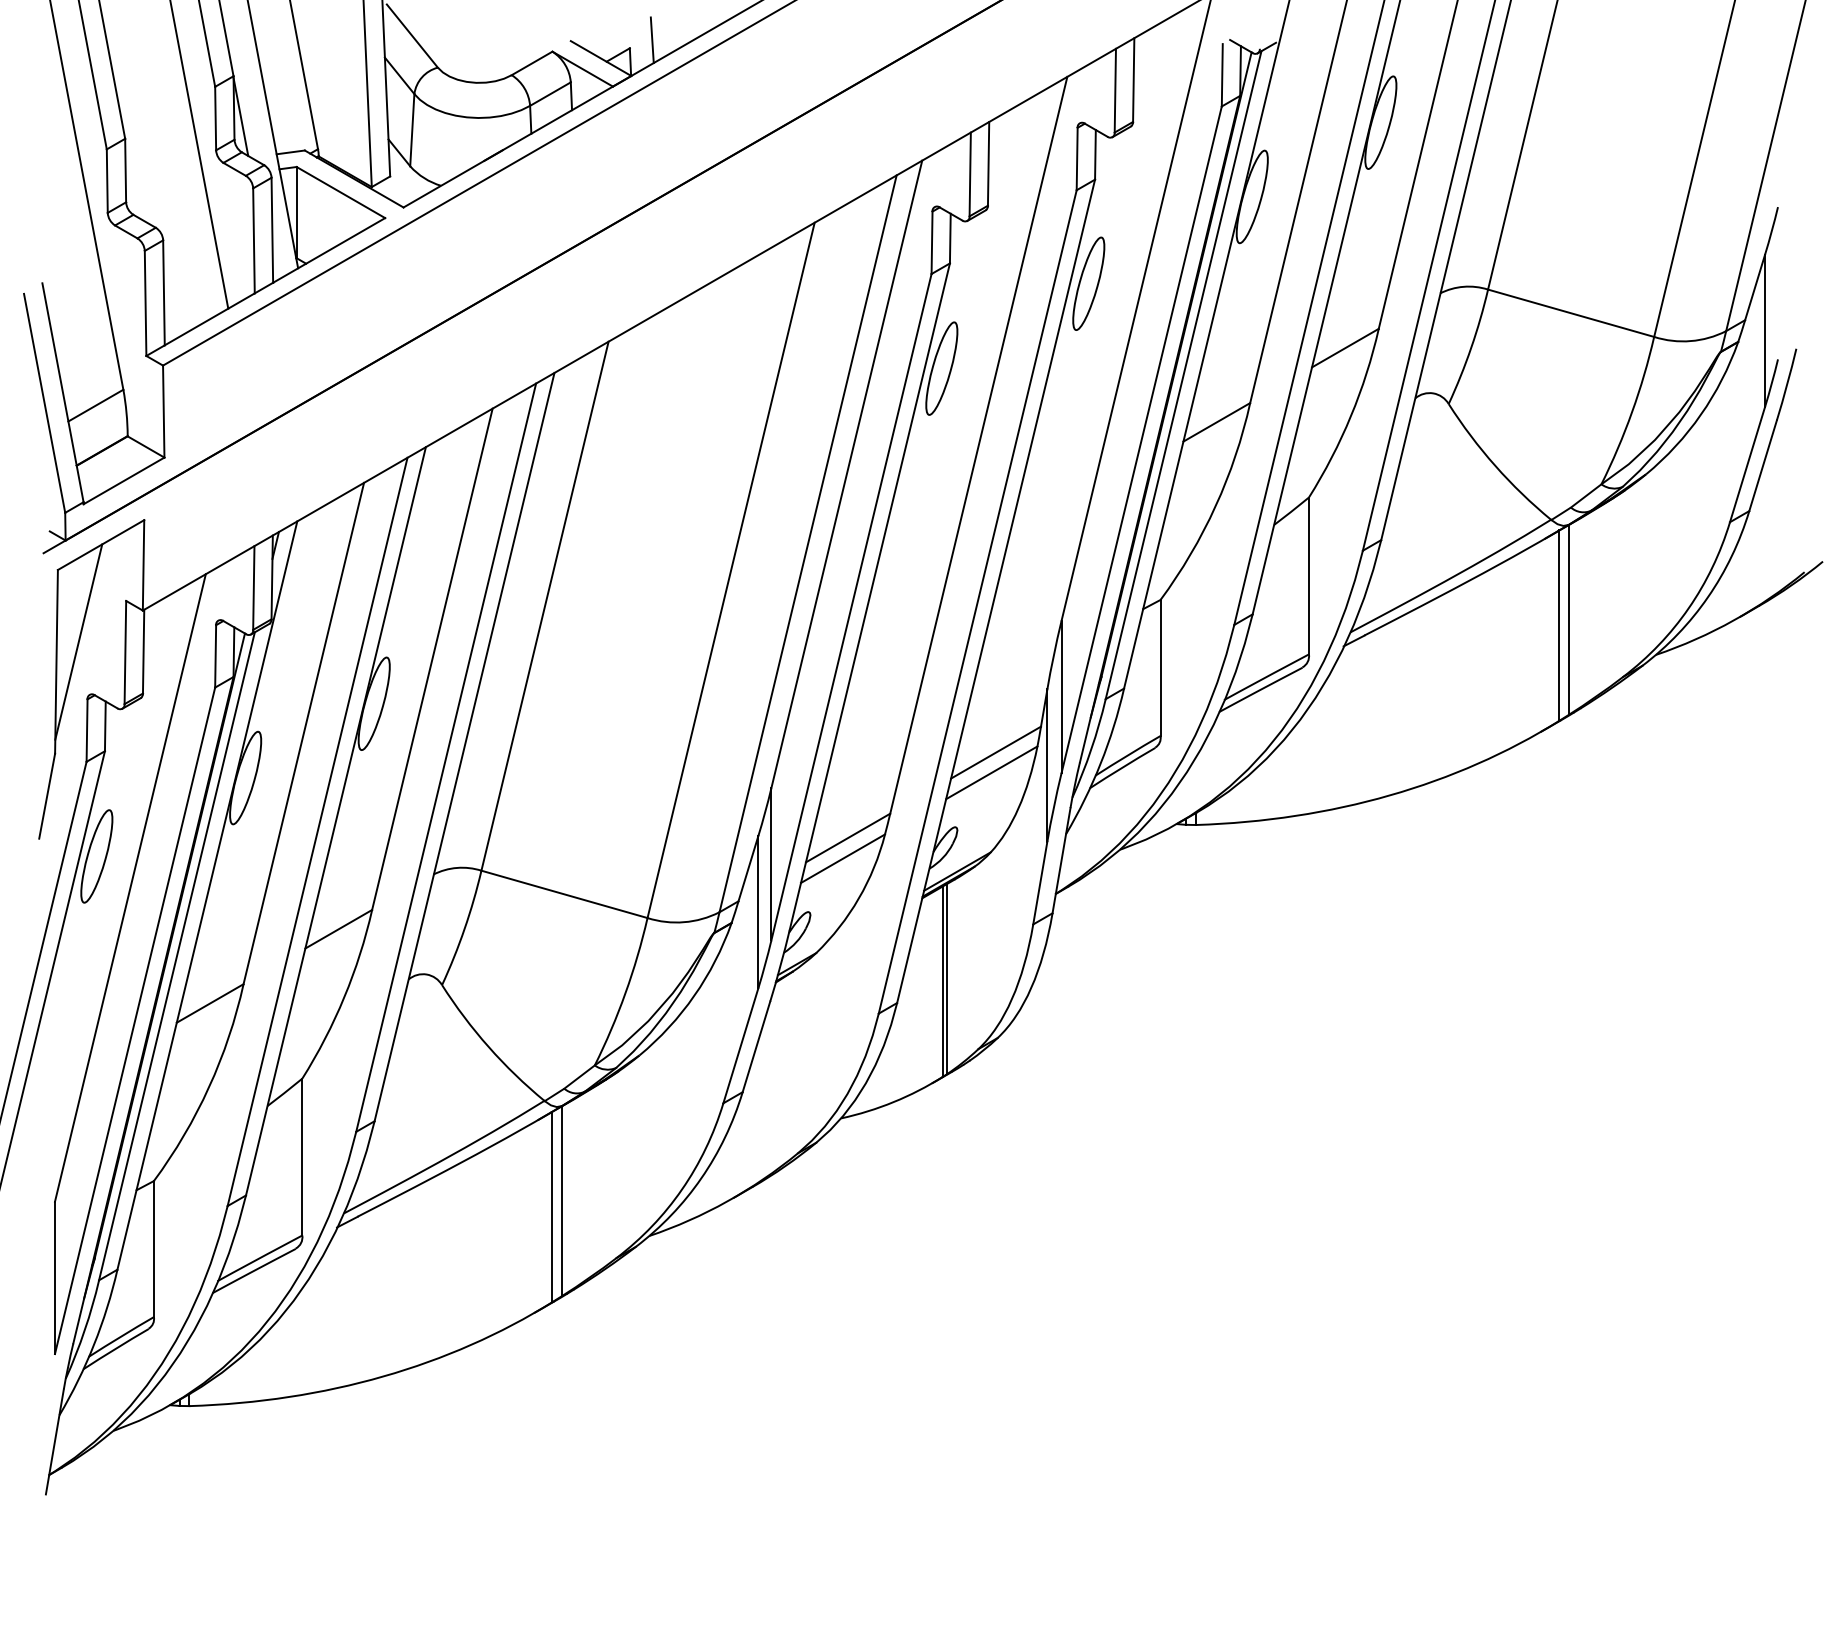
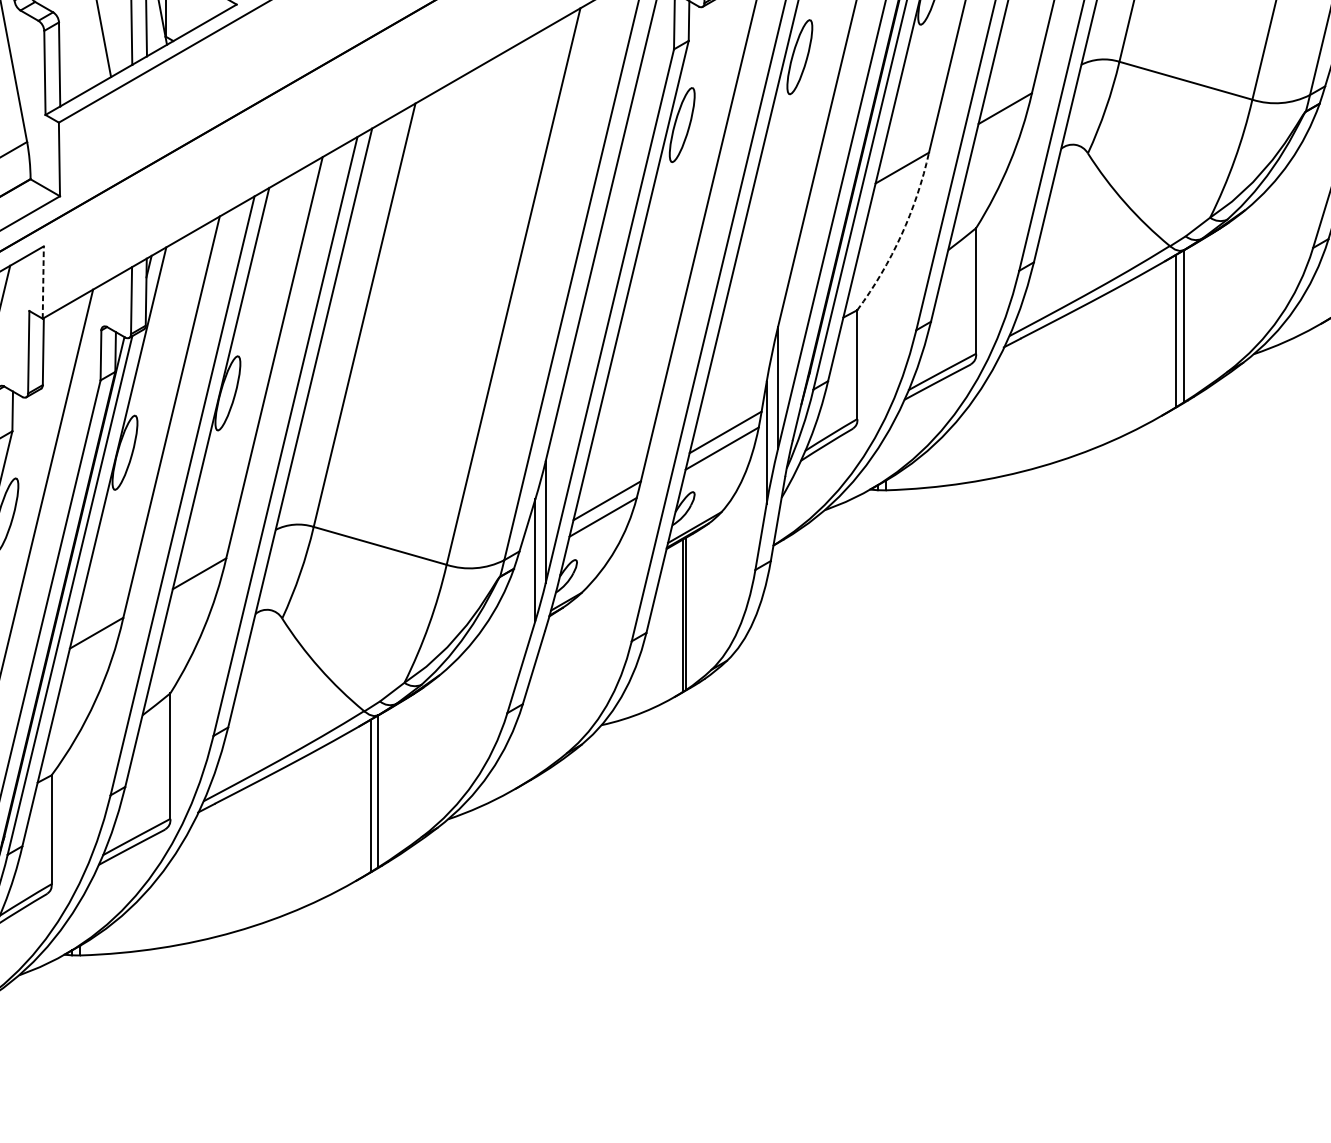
arc: (1215, 506) -> (901, 235), solid -> dashed
line: (143, 564) -> (43, 281), solid -> dashed

